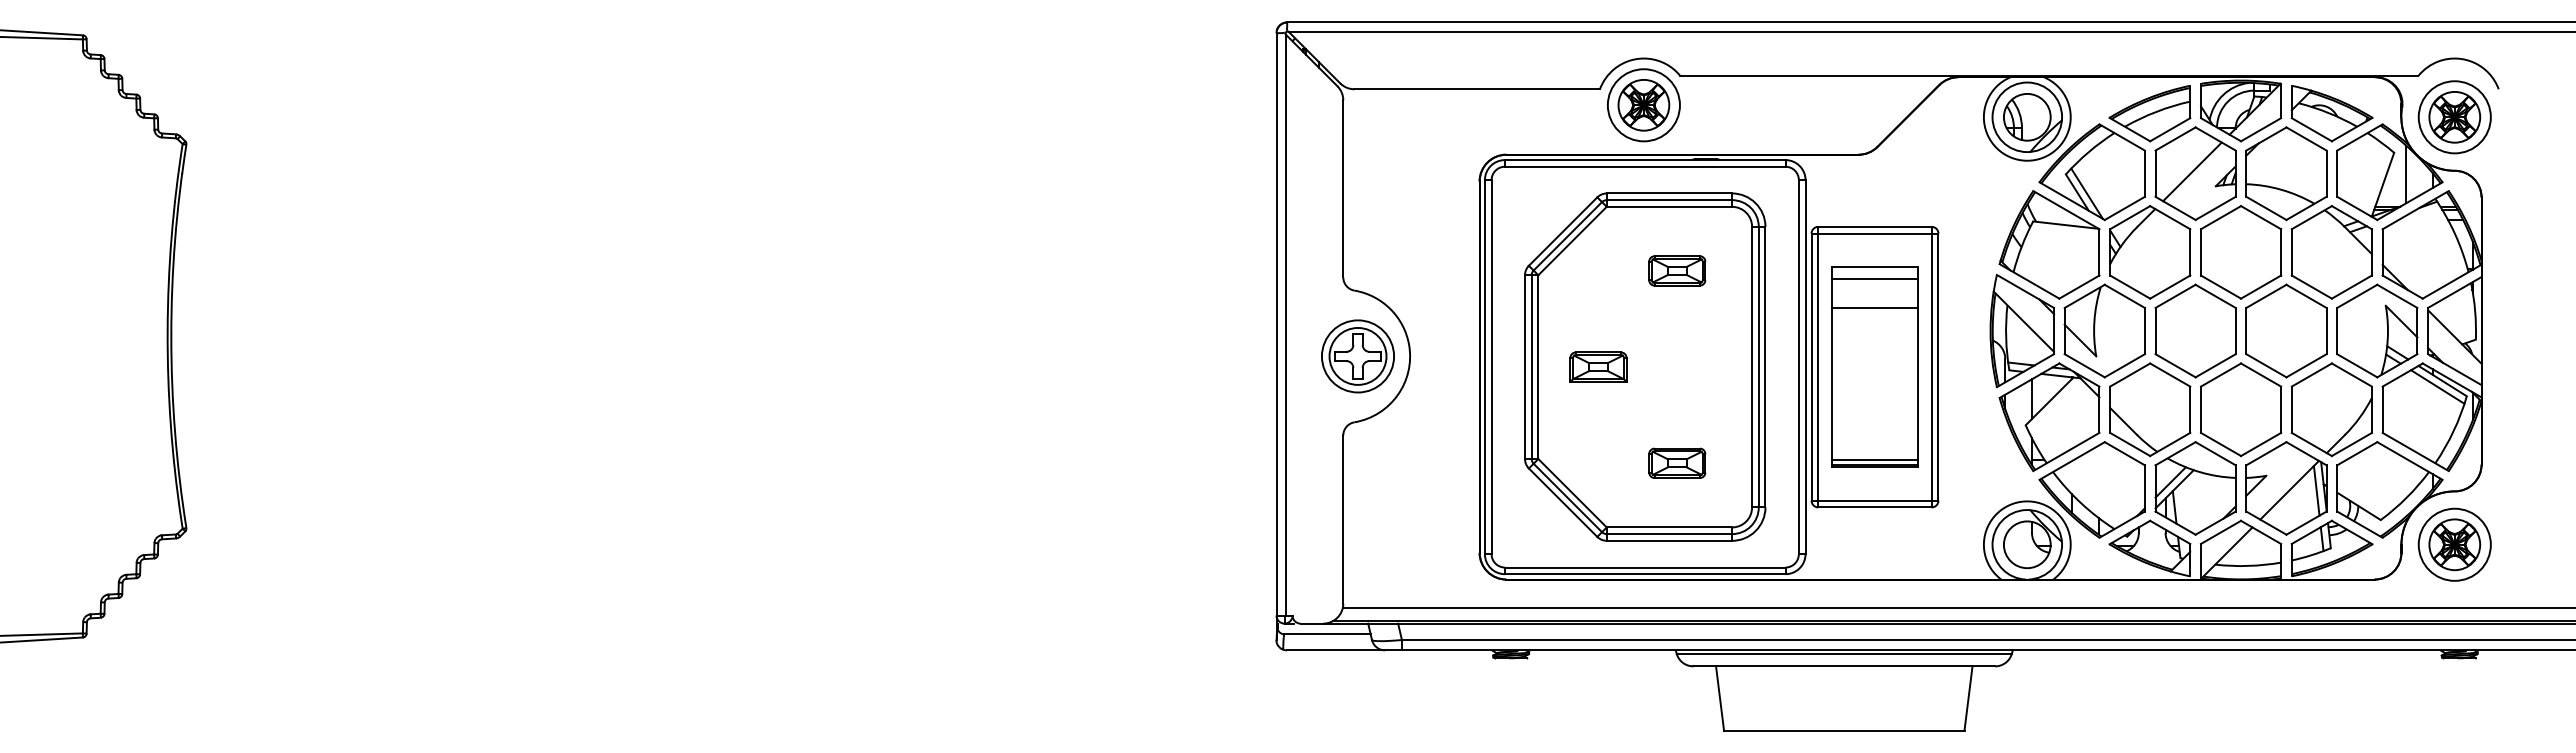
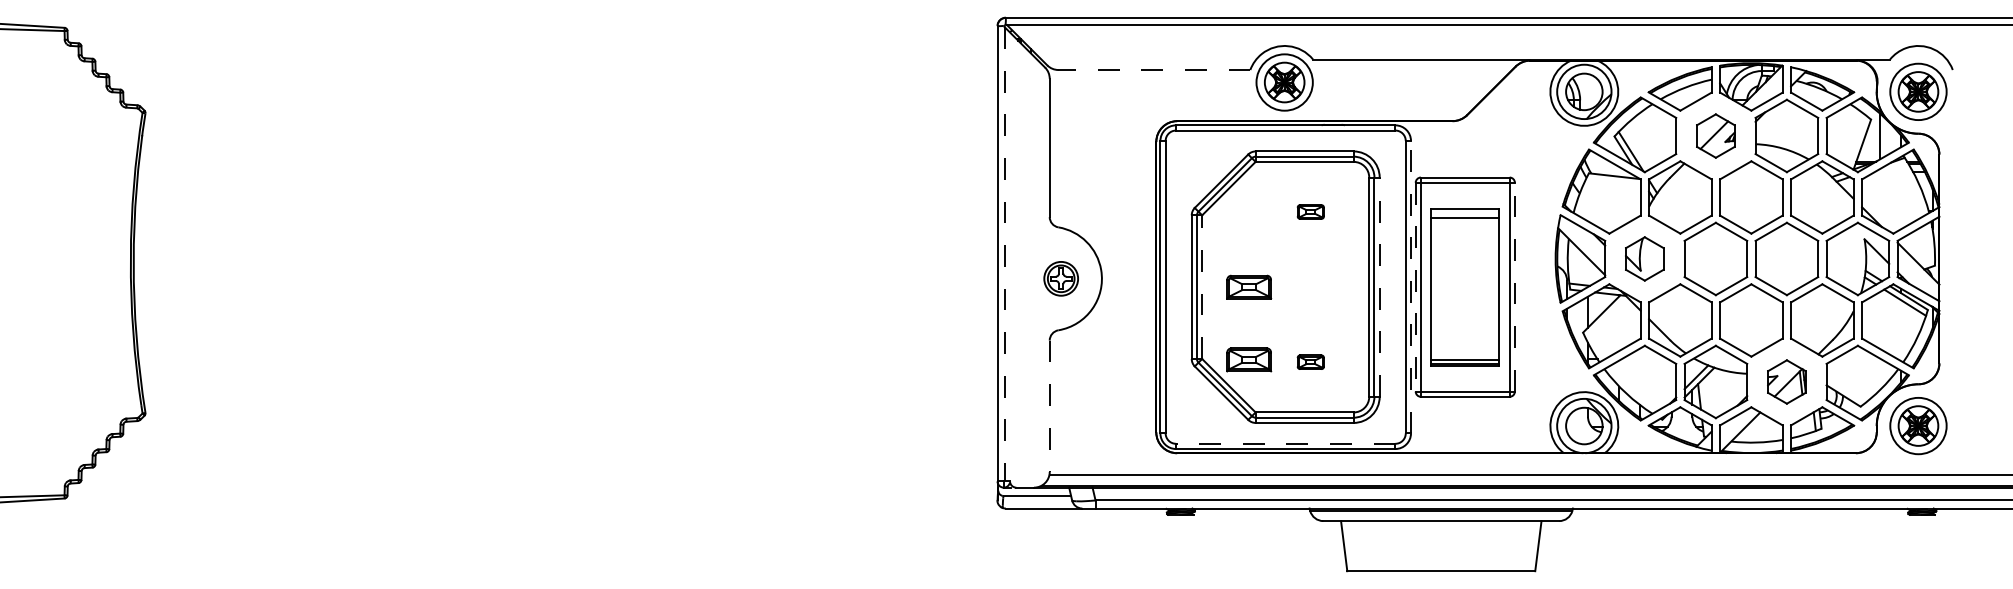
line: (1477, 89) -> (1154, 70), solid -> dashed
part: (2195, 173) -> (1715, 135), size x0.6
part: (1677, 270) -> (1310, 211), size x0.6
line: (1874, 308) -> (1464, 241), removed
line: (1285, 325) -> (1004, 254), solid -> dashed
part: (2104, 330) -> (1644, 258), size x0.6
part: (1357, 356) -> (1060, 278), size x0.6
line: (1765, 366) -> (1379, 286), solid -> dashed
line: (1805, 366) -> (1410, 286), solid -> dashed
line: (1538, 367) -> (1202, 287), solid -> dashed
line: (1811, 367) -> (1415, 287), solid -> dashed
line: (1938, 367) -> (1514, 287), solid -> dashed
part: (1598, 459) -> (1249, 359), added
part: (1677, 462) -> (1310, 361), size x0.6
part: (2286, 488) -> (1786, 382), size x0.6
line: (1343, 520) -> (1049, 407), solid -> dashed
line: (1644, 567) -> (1285, 443), solid -> dashed

